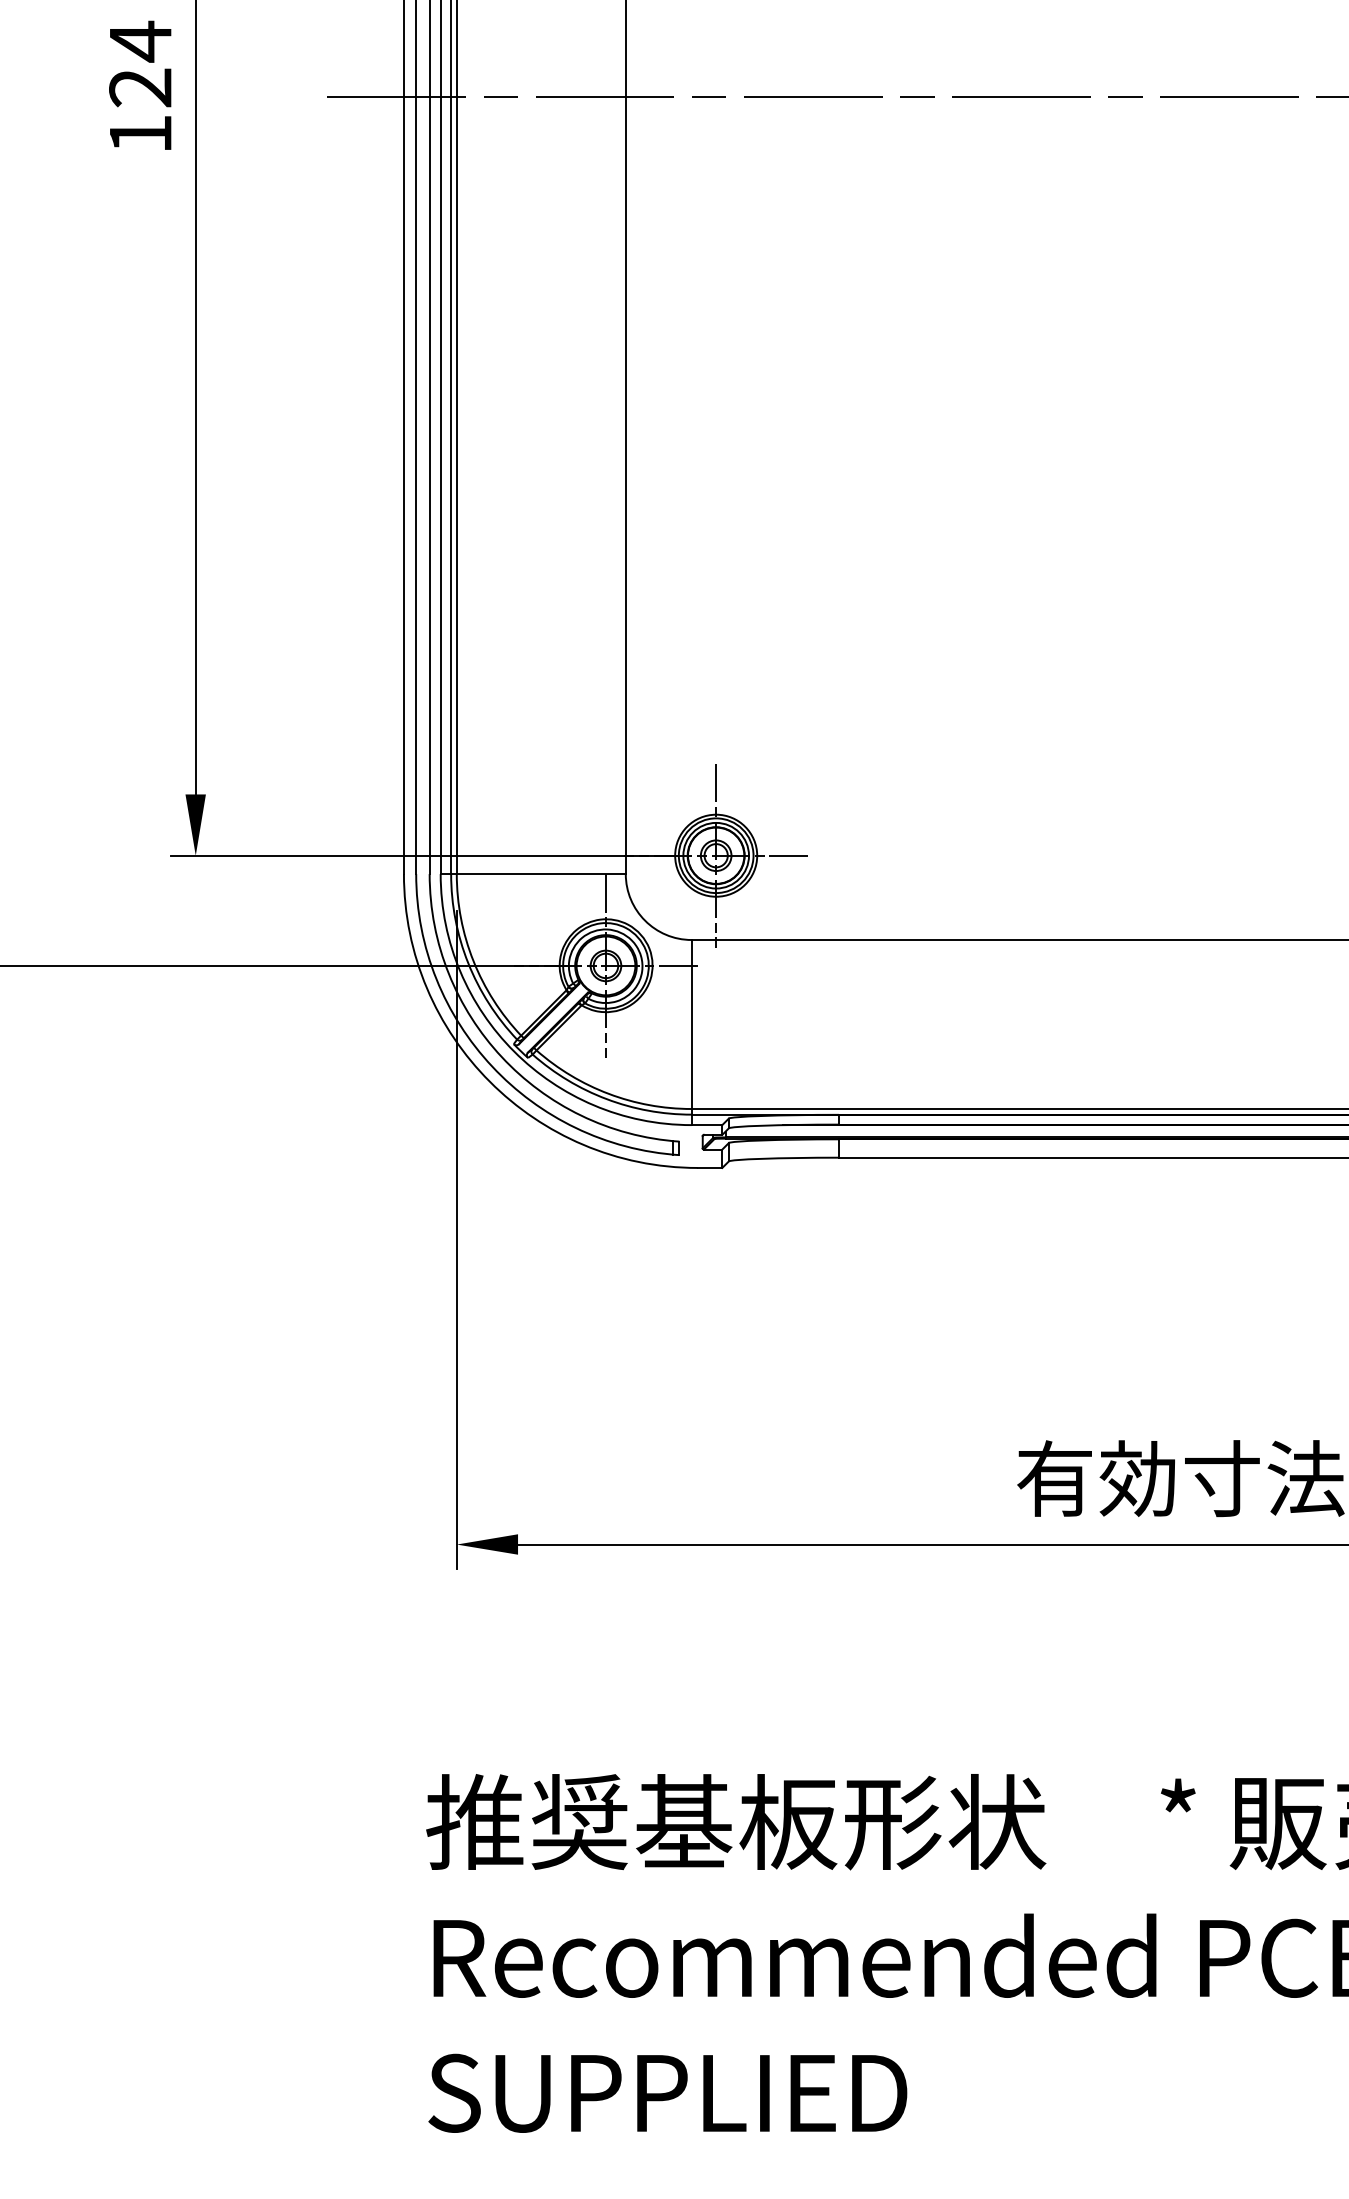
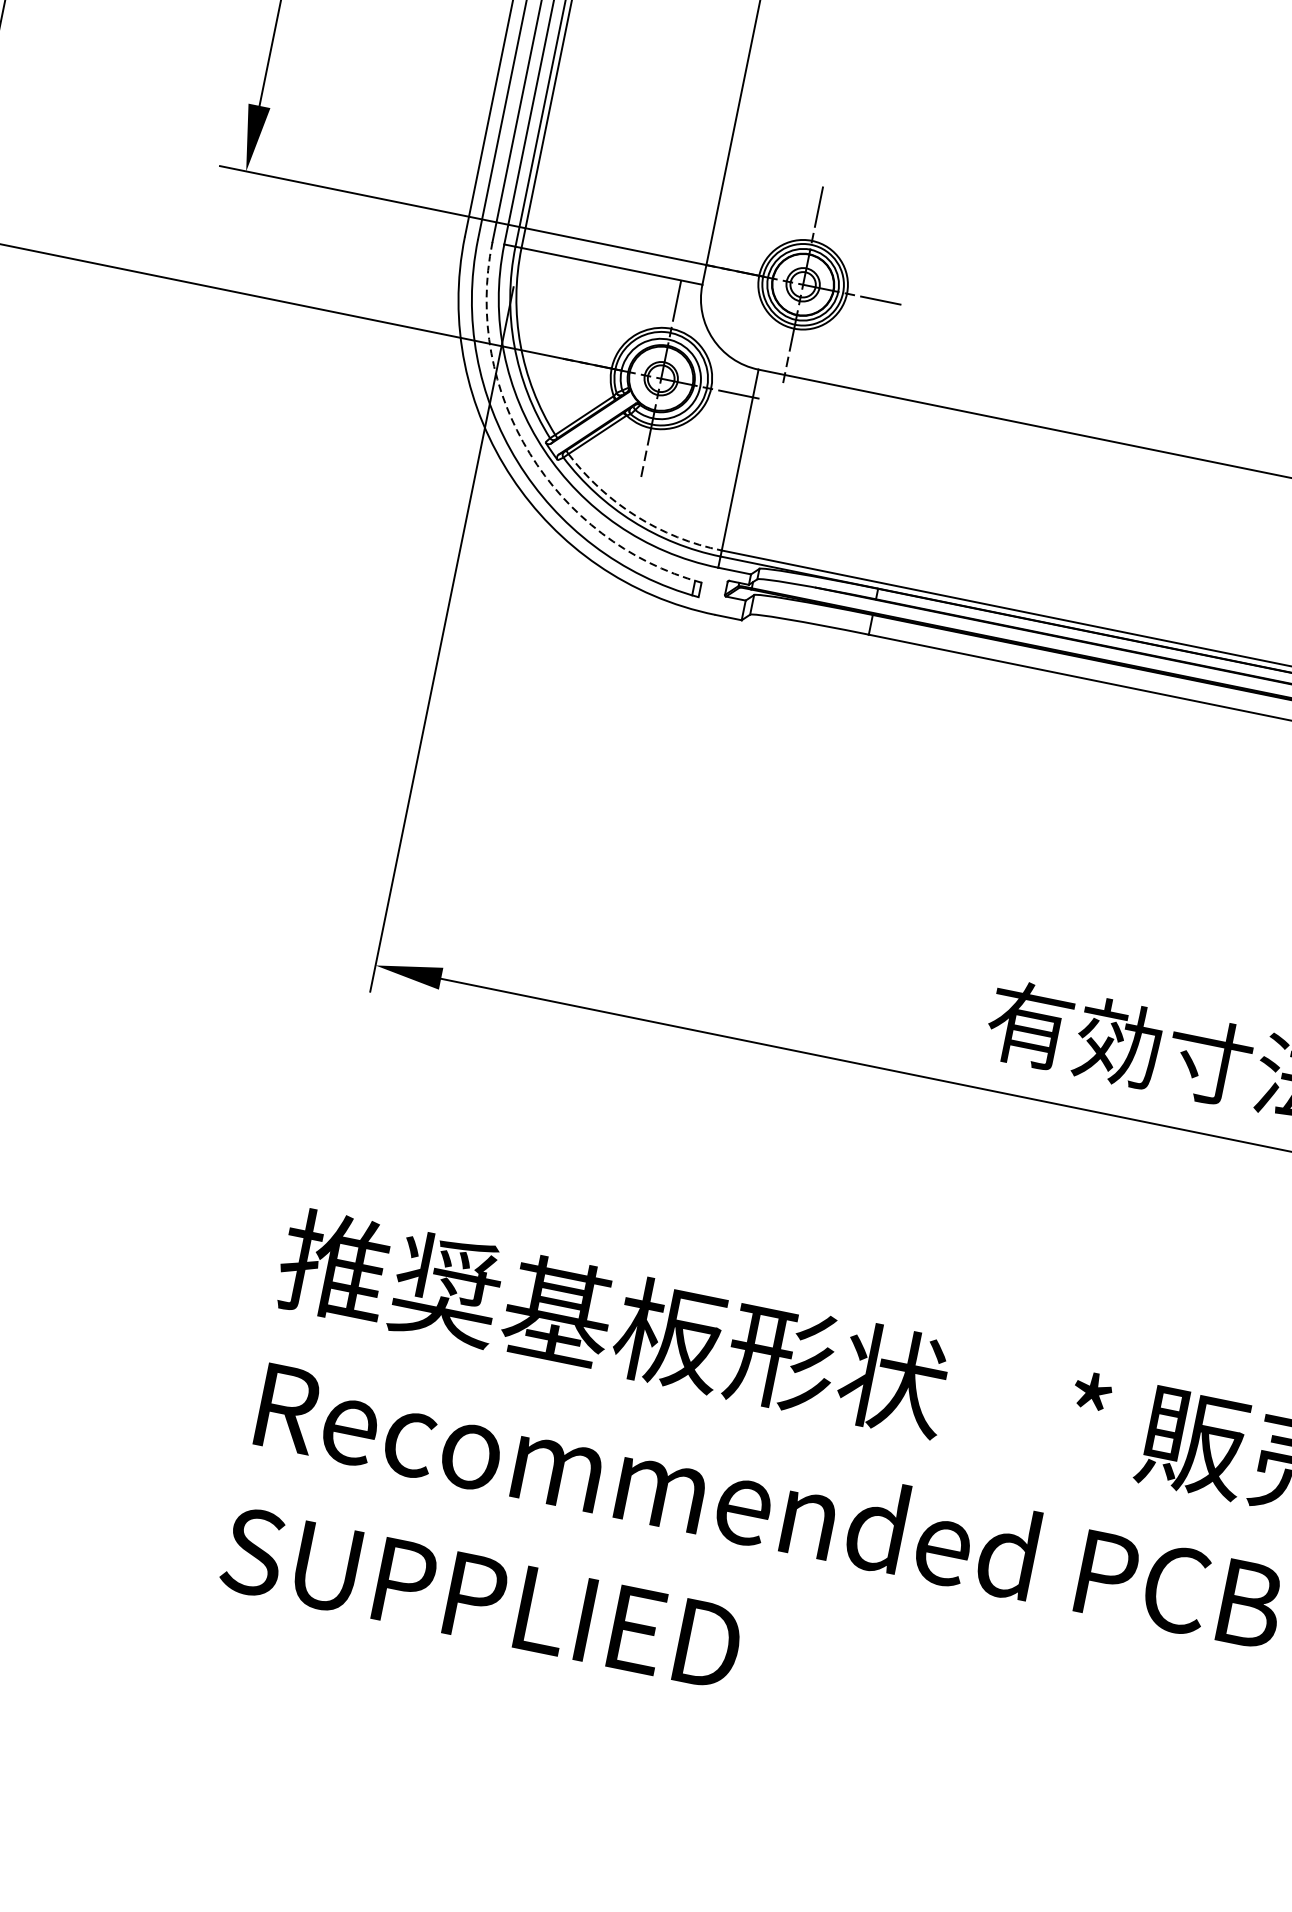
arc: (501, 1057) -> (529, 453), solid -> dashed
arc: (608, 1093) -> (636, 515), solid -> dashed

